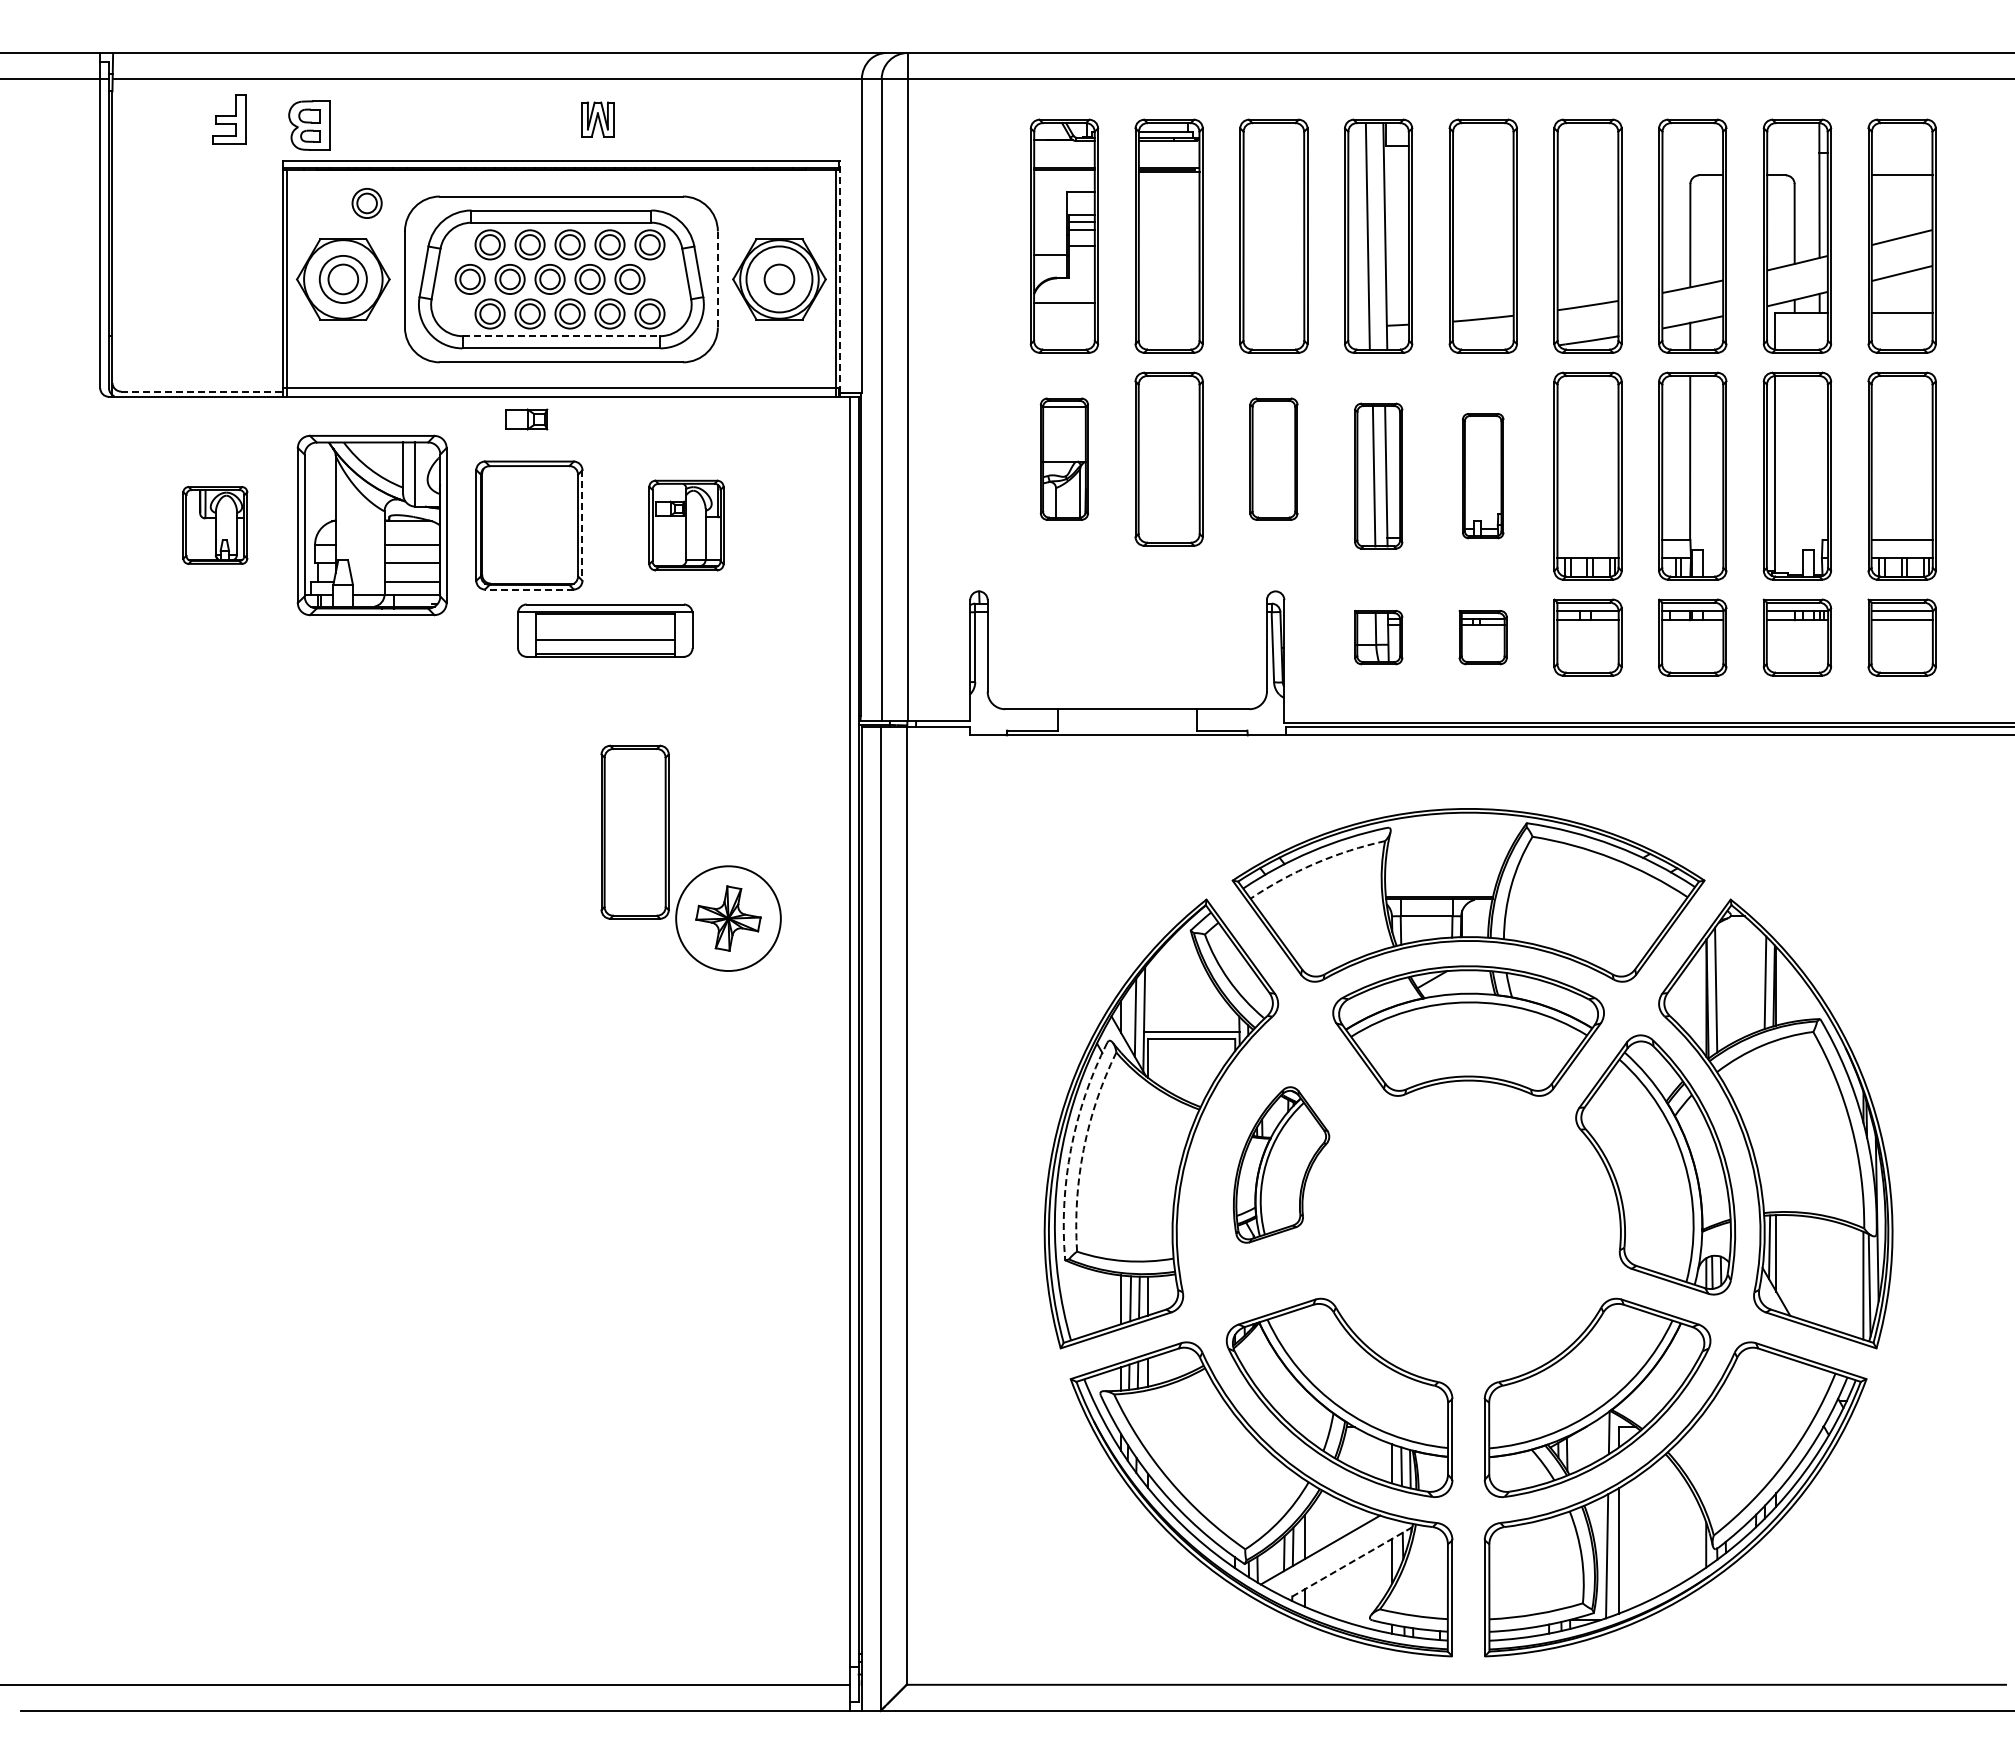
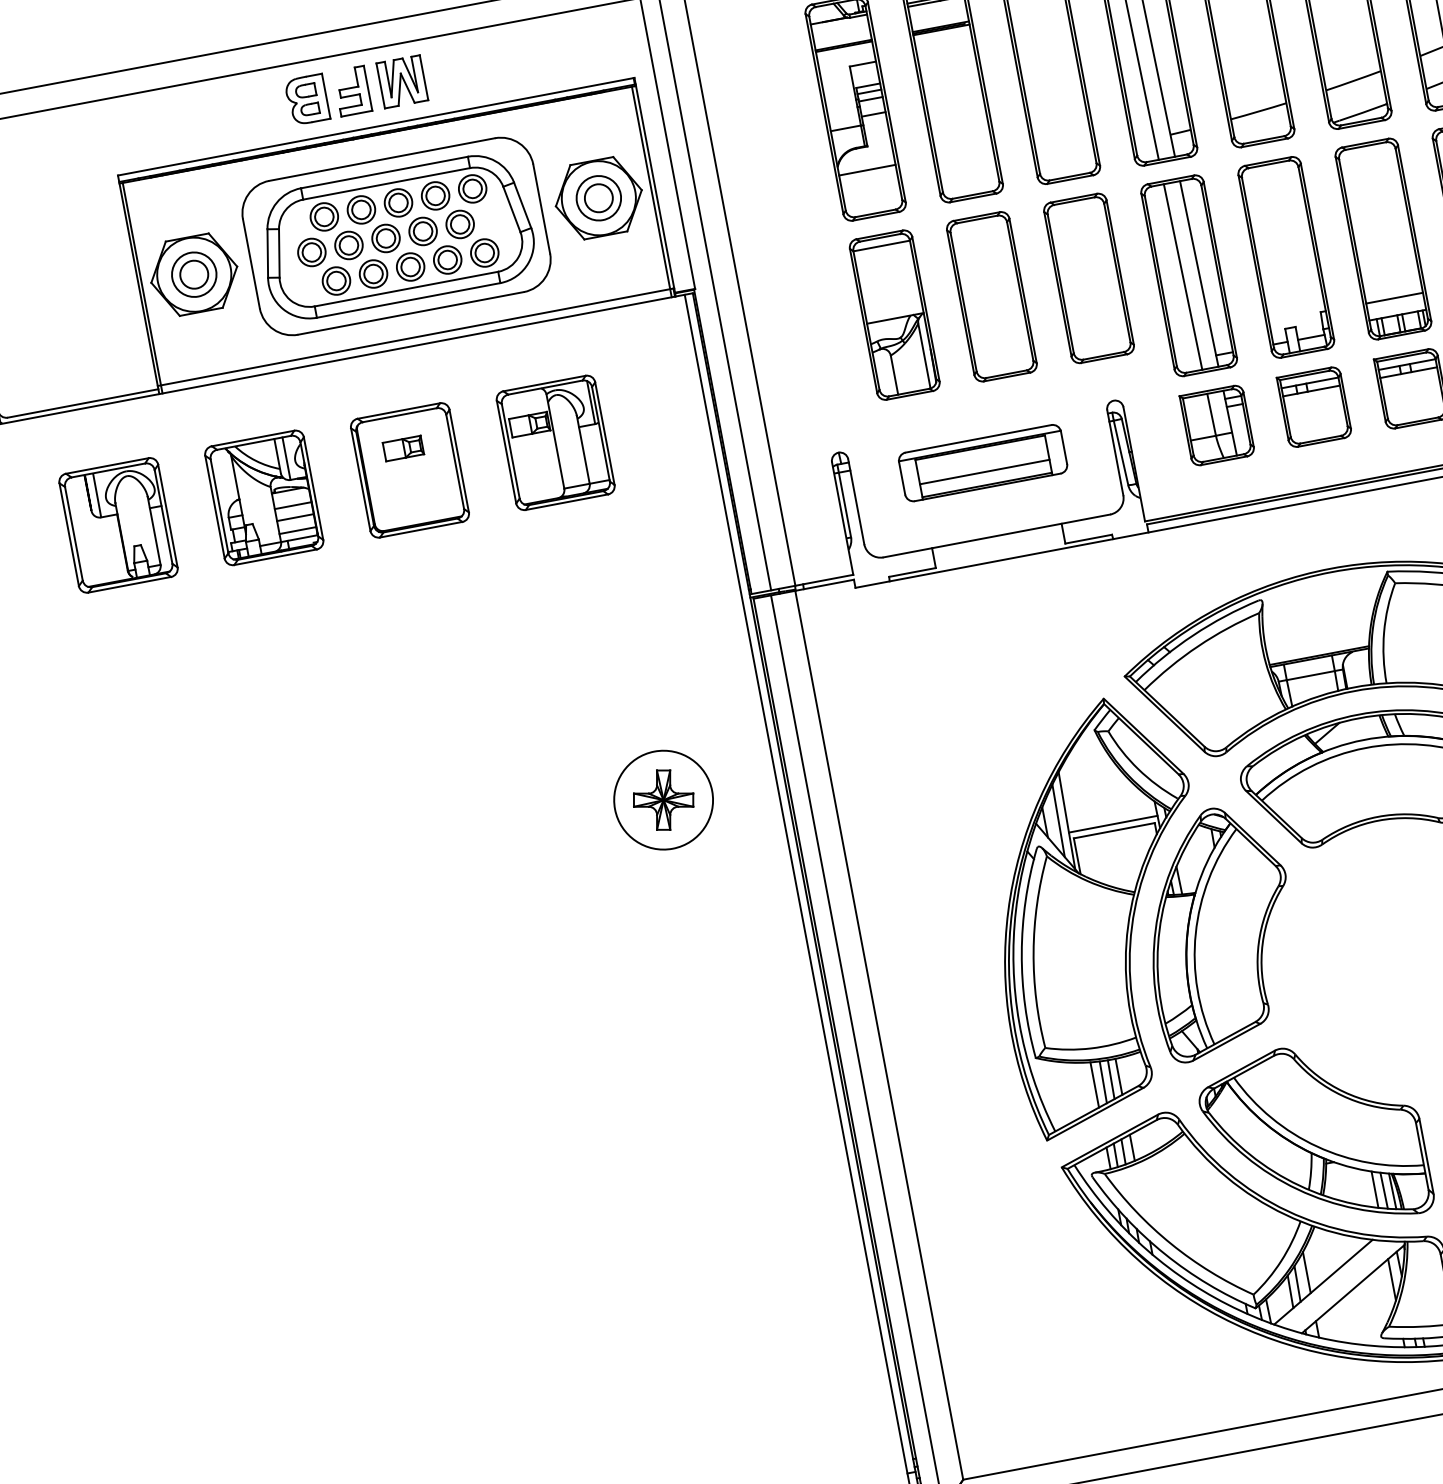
part: (229, 119) -> (352, 91), moved
part: (597, 119) -> (402, 81), size x1.43
part: (309, 125) -> (307, 99), moved
part: (366, 203) -> (202, 200), removed
line: (840, 276) -> (654, 184), dashed -> solid
line: (717, 279) -> (541, 209), dashed -> solid
circle: (779, 279) -> (598, 198), size x0.71
line: (561, 336) -> (406, 289), dashed -> solid
line: (202, 391) -> (83, 403), dashed -> solid
part: (526, 419) -> (403, 448), moved
part: (1064, 458) -> (894, 314), size x1.43
part: (1273, 458) -> (1088, 277), size x1.43
part: (1378, 475) -> (1188, 275), size x1.43
part: (1482, 475) -> (1285, 256), size x1.67
part: (215, 525) -> (118, 525), size x1.67
part: (372, 525) -> (264, 497), size x0.71
part: (686, 525) -> (555, 442), size x1.43
line: (582, 526) -> (459, 461), dashed -> solid
line: (1587, 539) -> (1394, 297), added
line: (528, 589) -> (420, 529), dashed -> solid
part: (605, 630) -> (983, 462), moved
part: (1378, 637) -> (1217, 425), size x1.43
part: (1482, 637) -> (1313, 407), size x1.43
part: (634, 831) -> (561, 735), removed
arc: (1315, 863) -> (1198, 646), dashed -> solid
arc: (1071, 1148) -> (1022, 953), dashed -> solid
arc: (1083, 1149) -> (1033, 952), dashed -> solid
part: (1281, 1164) -> (1219, 931), size x1.67
line: (1350, 1563) -> (1353, 1289), dashed -> solid

